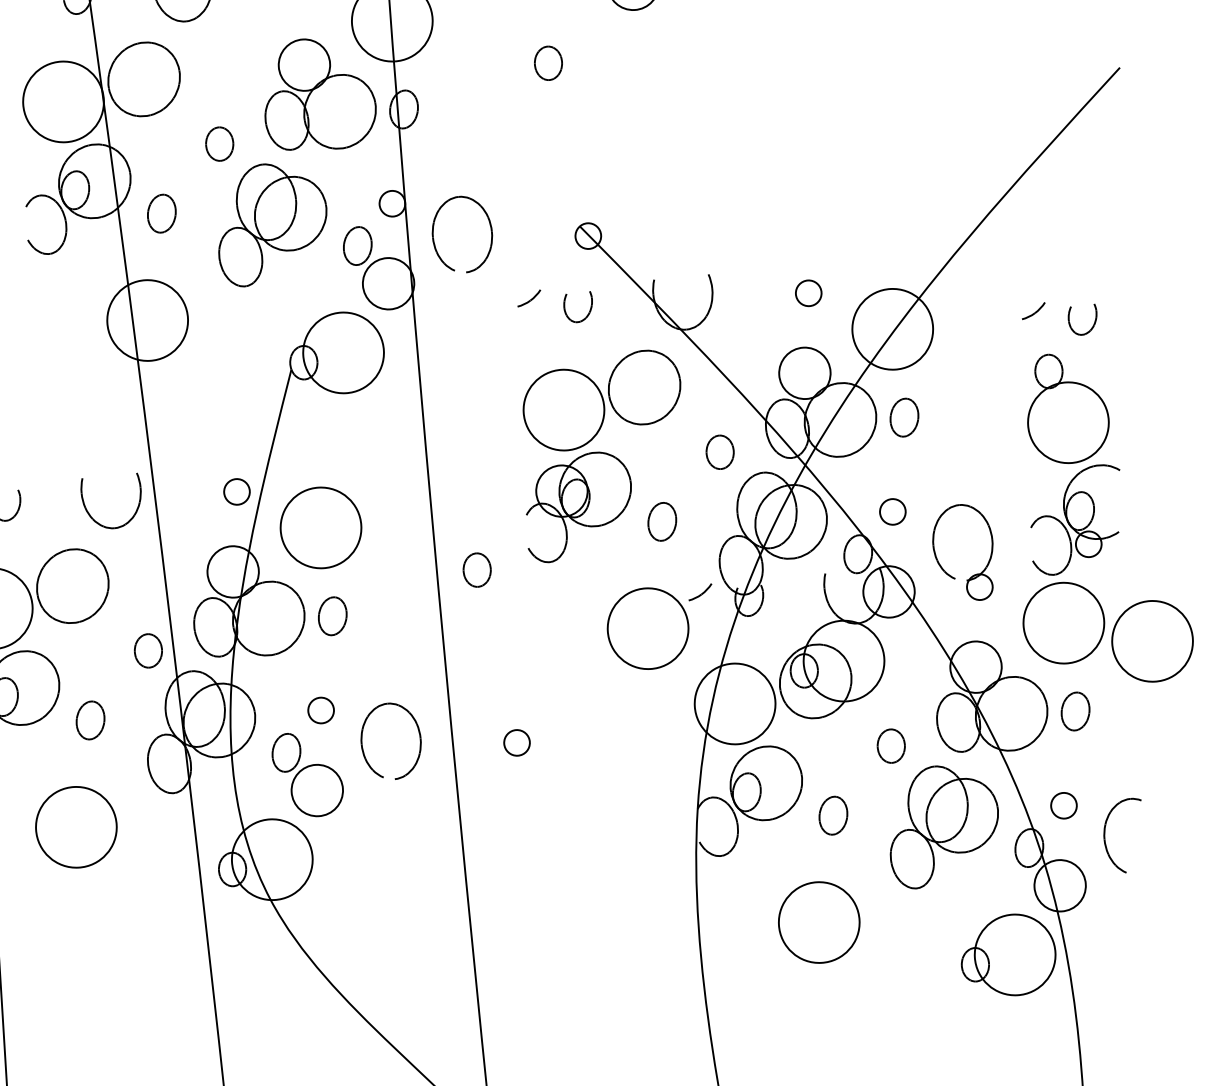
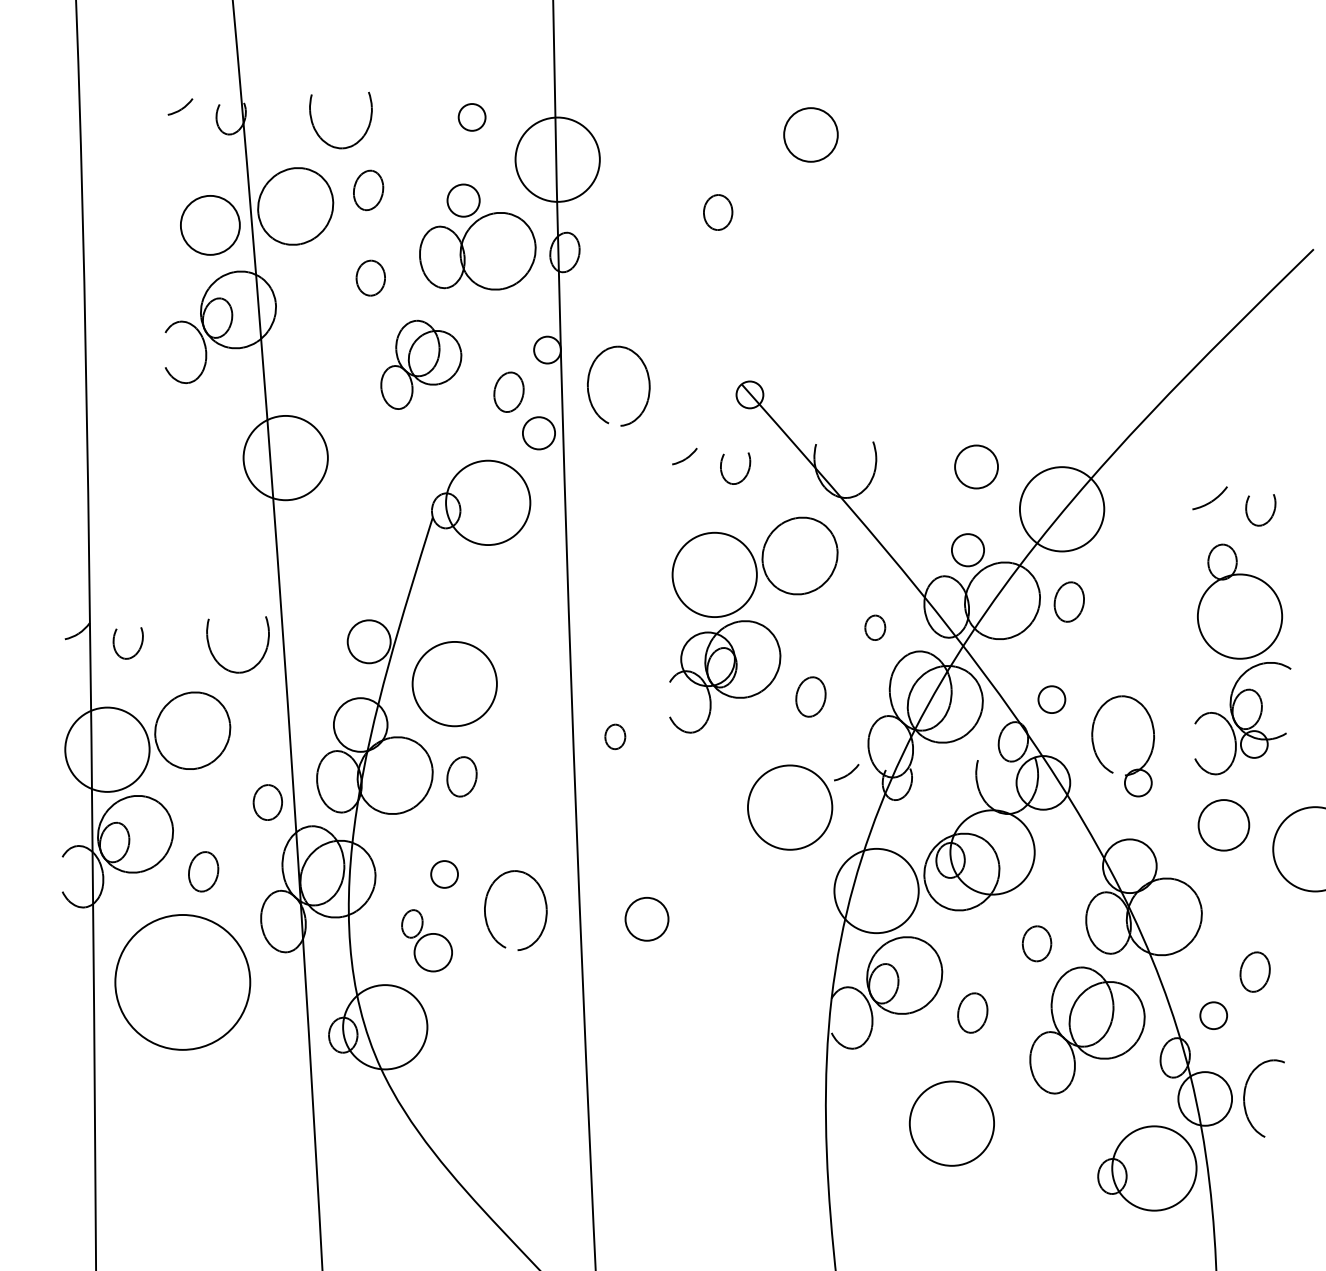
circle: (304, 65) -> (463, 200), size x0.6
circle: (63, 102) -> (210, 225), size x0.7
part: (161, 213) -> (368, 190), moved
part: (272, 224) -> (421, 364), size x0.7
circle: (388, 283) -> (538, 433), size x0.6
circle: (808, 292) -> (976, 466), size x1.6
part: (1033, 310) -> (1209, 497), size x1.4
circle: (804, 373) -> (967, 550), size x0.6
part: (720, 452) -> (875, 627), size x0.7
circle: (236, 491) -> (368, 641), size x1.6
part: (477, 569) -> (615, 736), size x0.7
circle: (1063, 623) -> (1223, 825), size x0.6
part: (1074, 710) -> (1254, 971), moved
circle: (516, 742) -> (646, 918), size x1.6
part: (307, 774) -> (426, 940), size x0.7
circle: (76, 827) -> (182, 982), size x1.6
part: (1105, 833) -> (1245, 1095), moved

